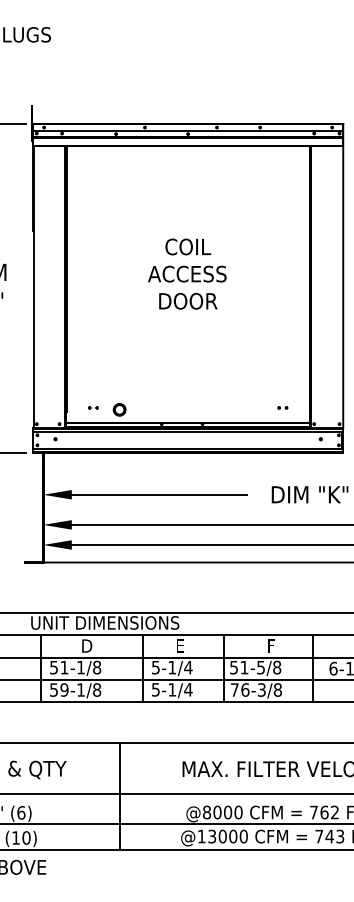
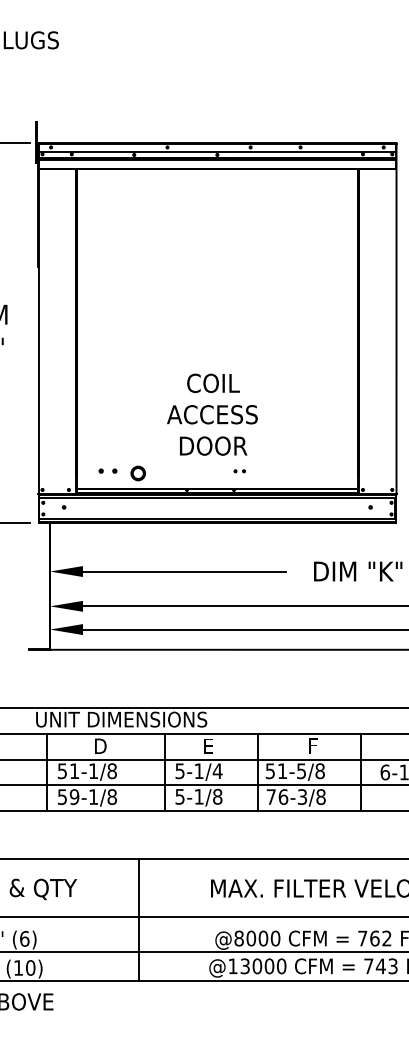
text: (187, 273) -> (212, 414), moved
part: (93, 408) -> (107, 471), size x1.6
part: (282, 408) -> (239, 471), moved
text: (188, 689) -> (217, 796), 5-1/4 -> 5-1/8

